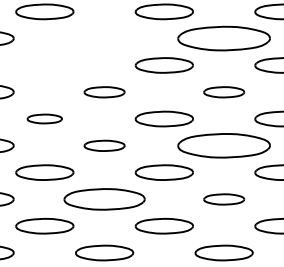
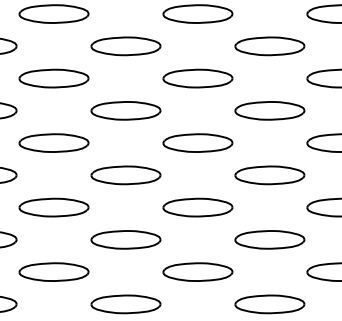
part: (104, 38) -> (125, 46), added
part: (223, 38) -> (269, 46), size x0.62
part: (44, 65) -> (53, 78), added
part: (104, 91) -> (125, 110), size x1.43
part: (223, 91) -> (269, 110), size x1.43
part: (44, 118) -> (53, 142), size x1.67
part: (104, 145) -> (125, 175), size x1.43
part: (223, 145) -> (269, 175), size x0.62
part: (104, 199) -> (125, 239), size x0.71
part: (223, 199) -> (269, 239), size x1.43

